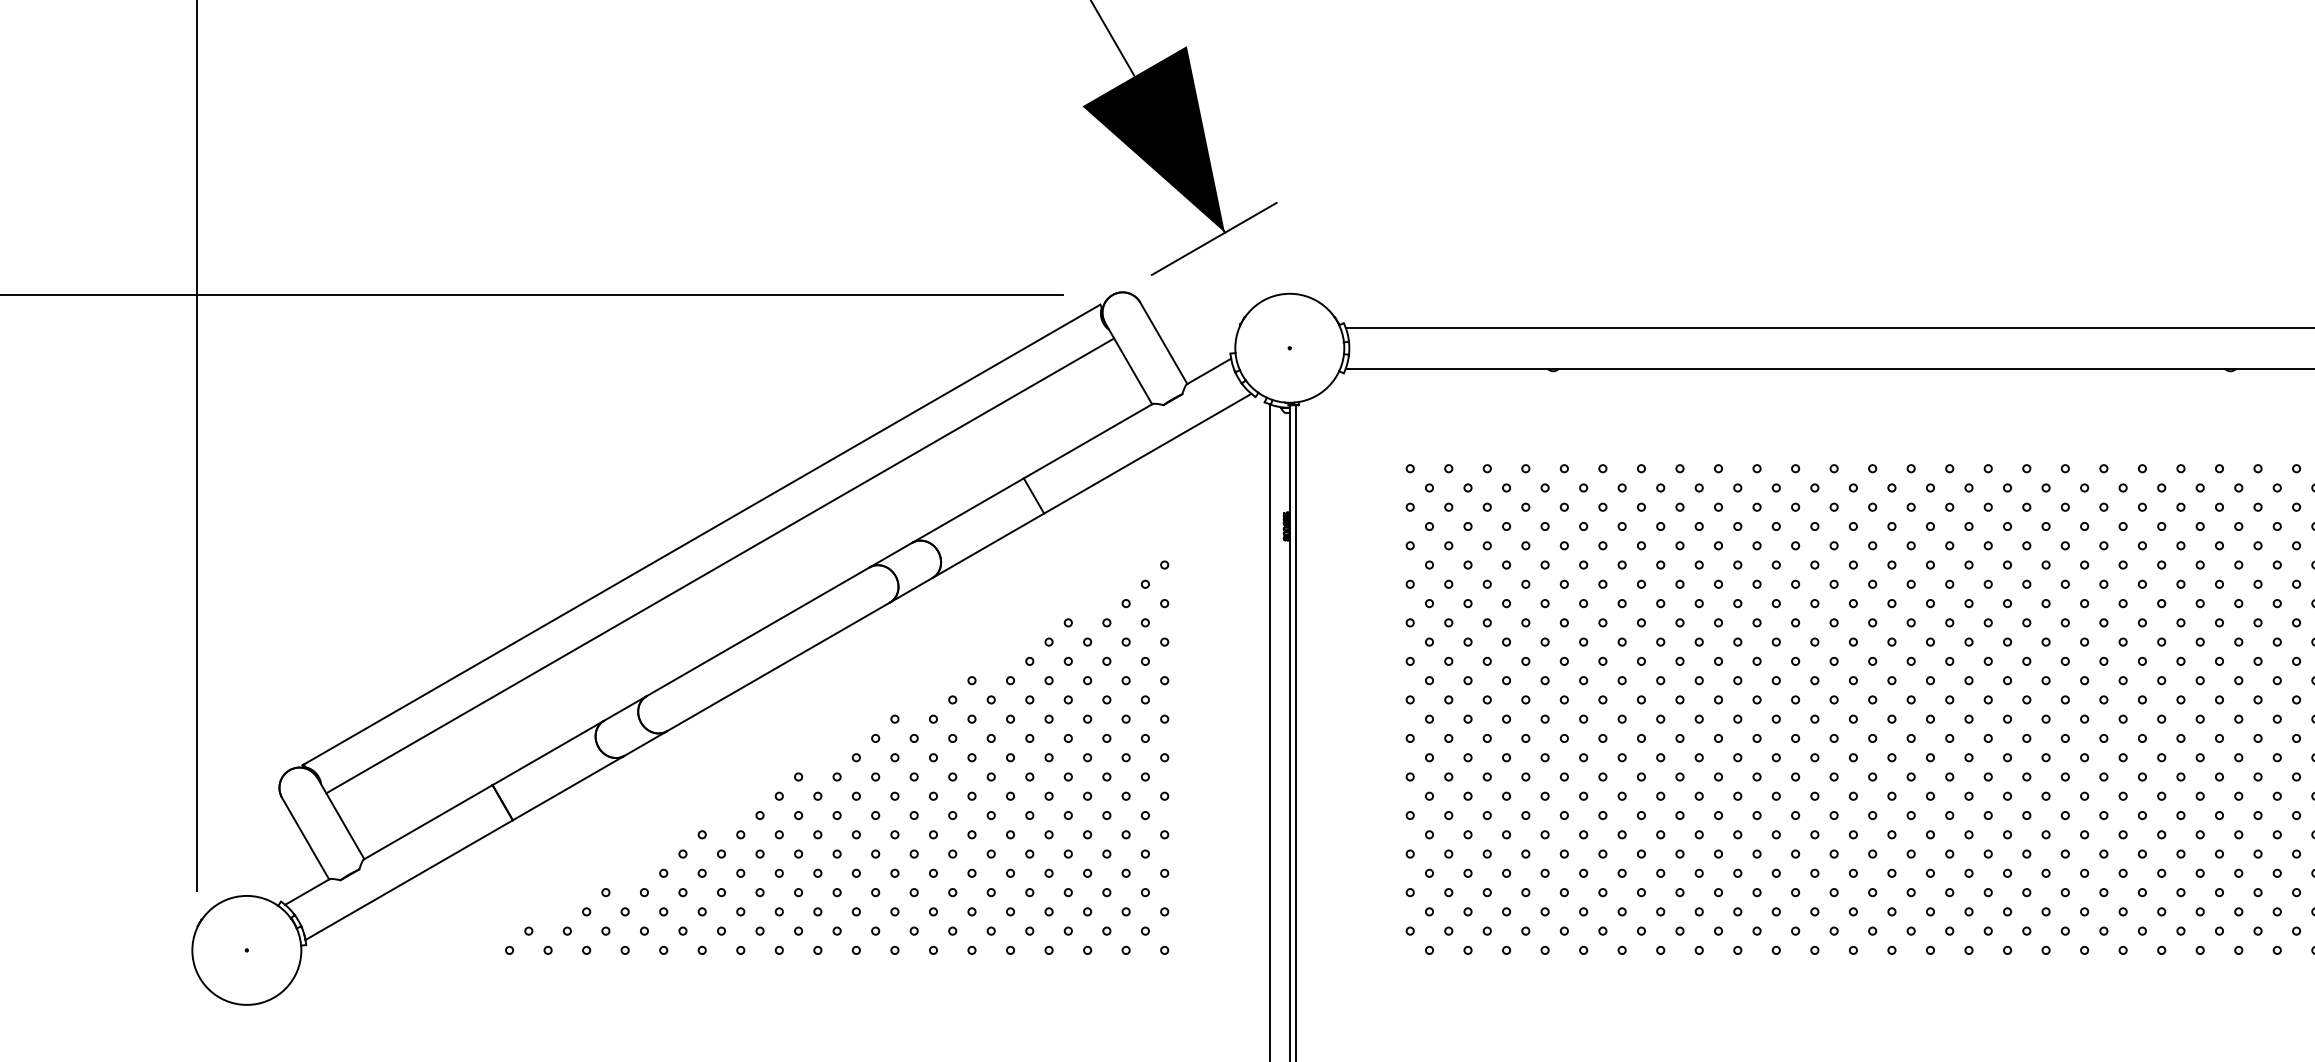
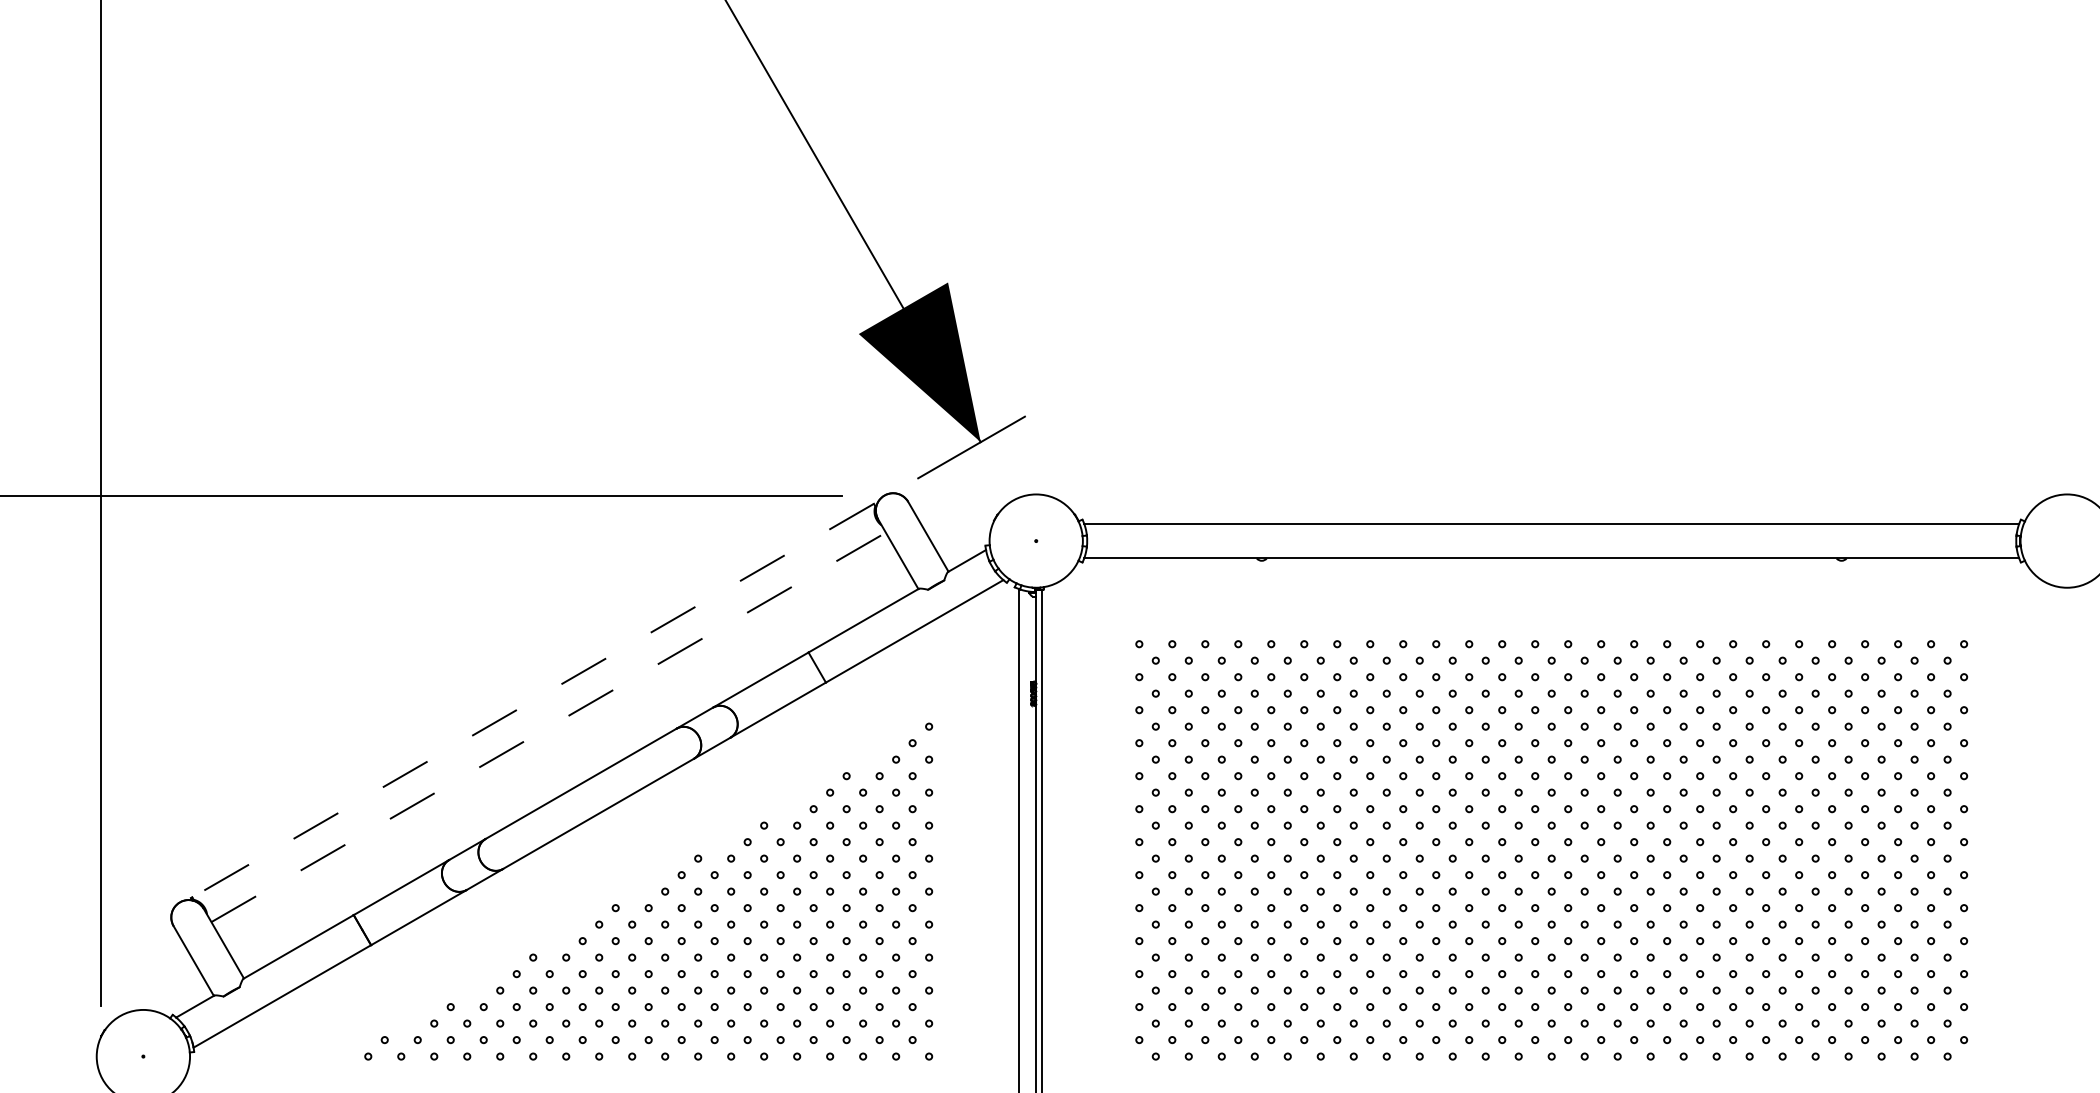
line: (702, 534) -> (533, 700), solid -> dashed
line: (721, 566) -> (549, 727), solid -> dashed

